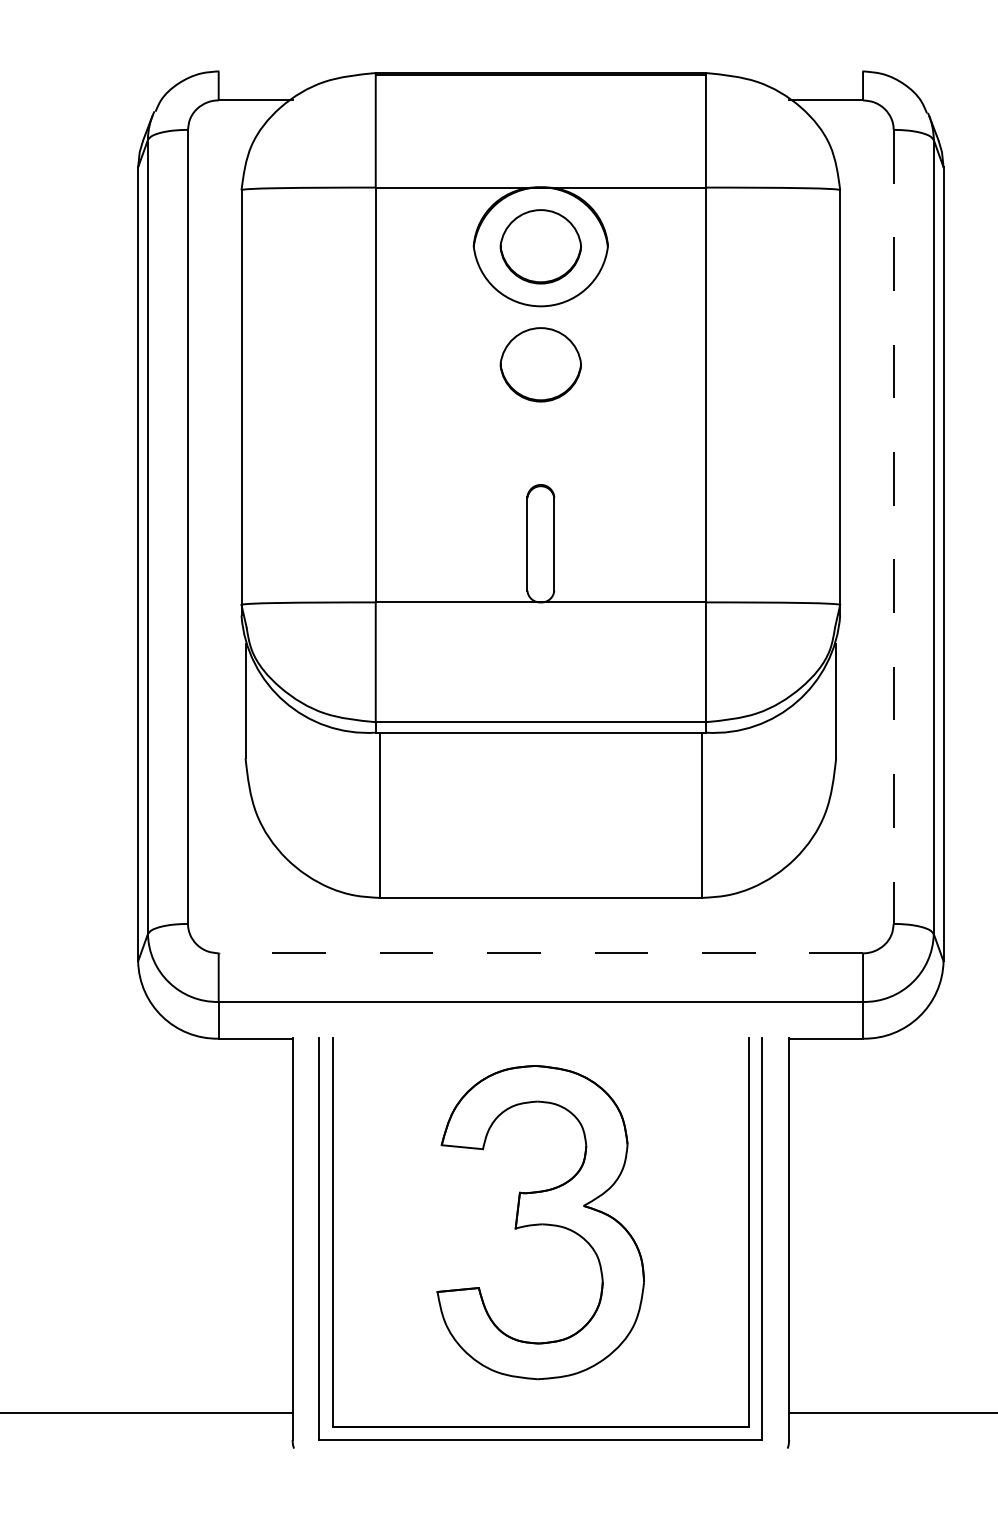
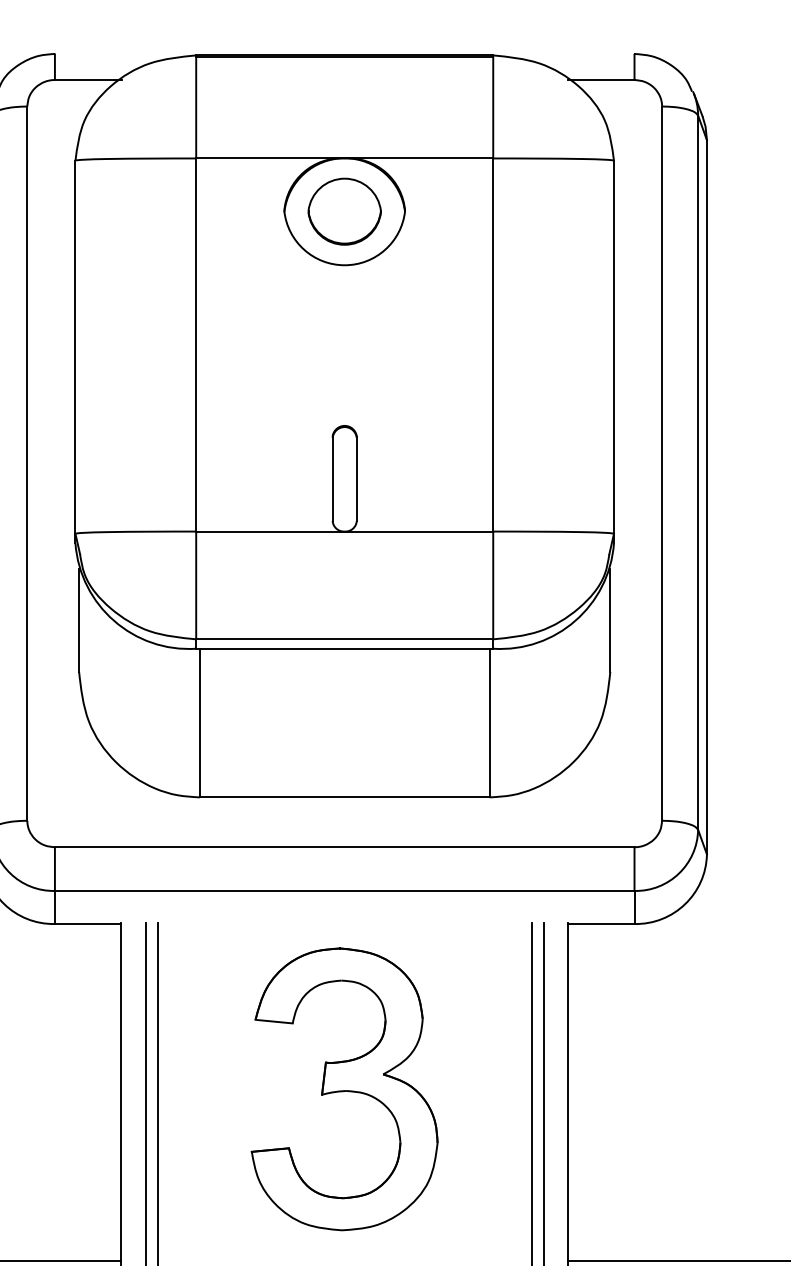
part: (540, 364) -> (344, 317), removed
line: (893, 527) -> (661, 464), dashed -> solid
line: (540, 953) -> (344, 847), dashed -> solid

